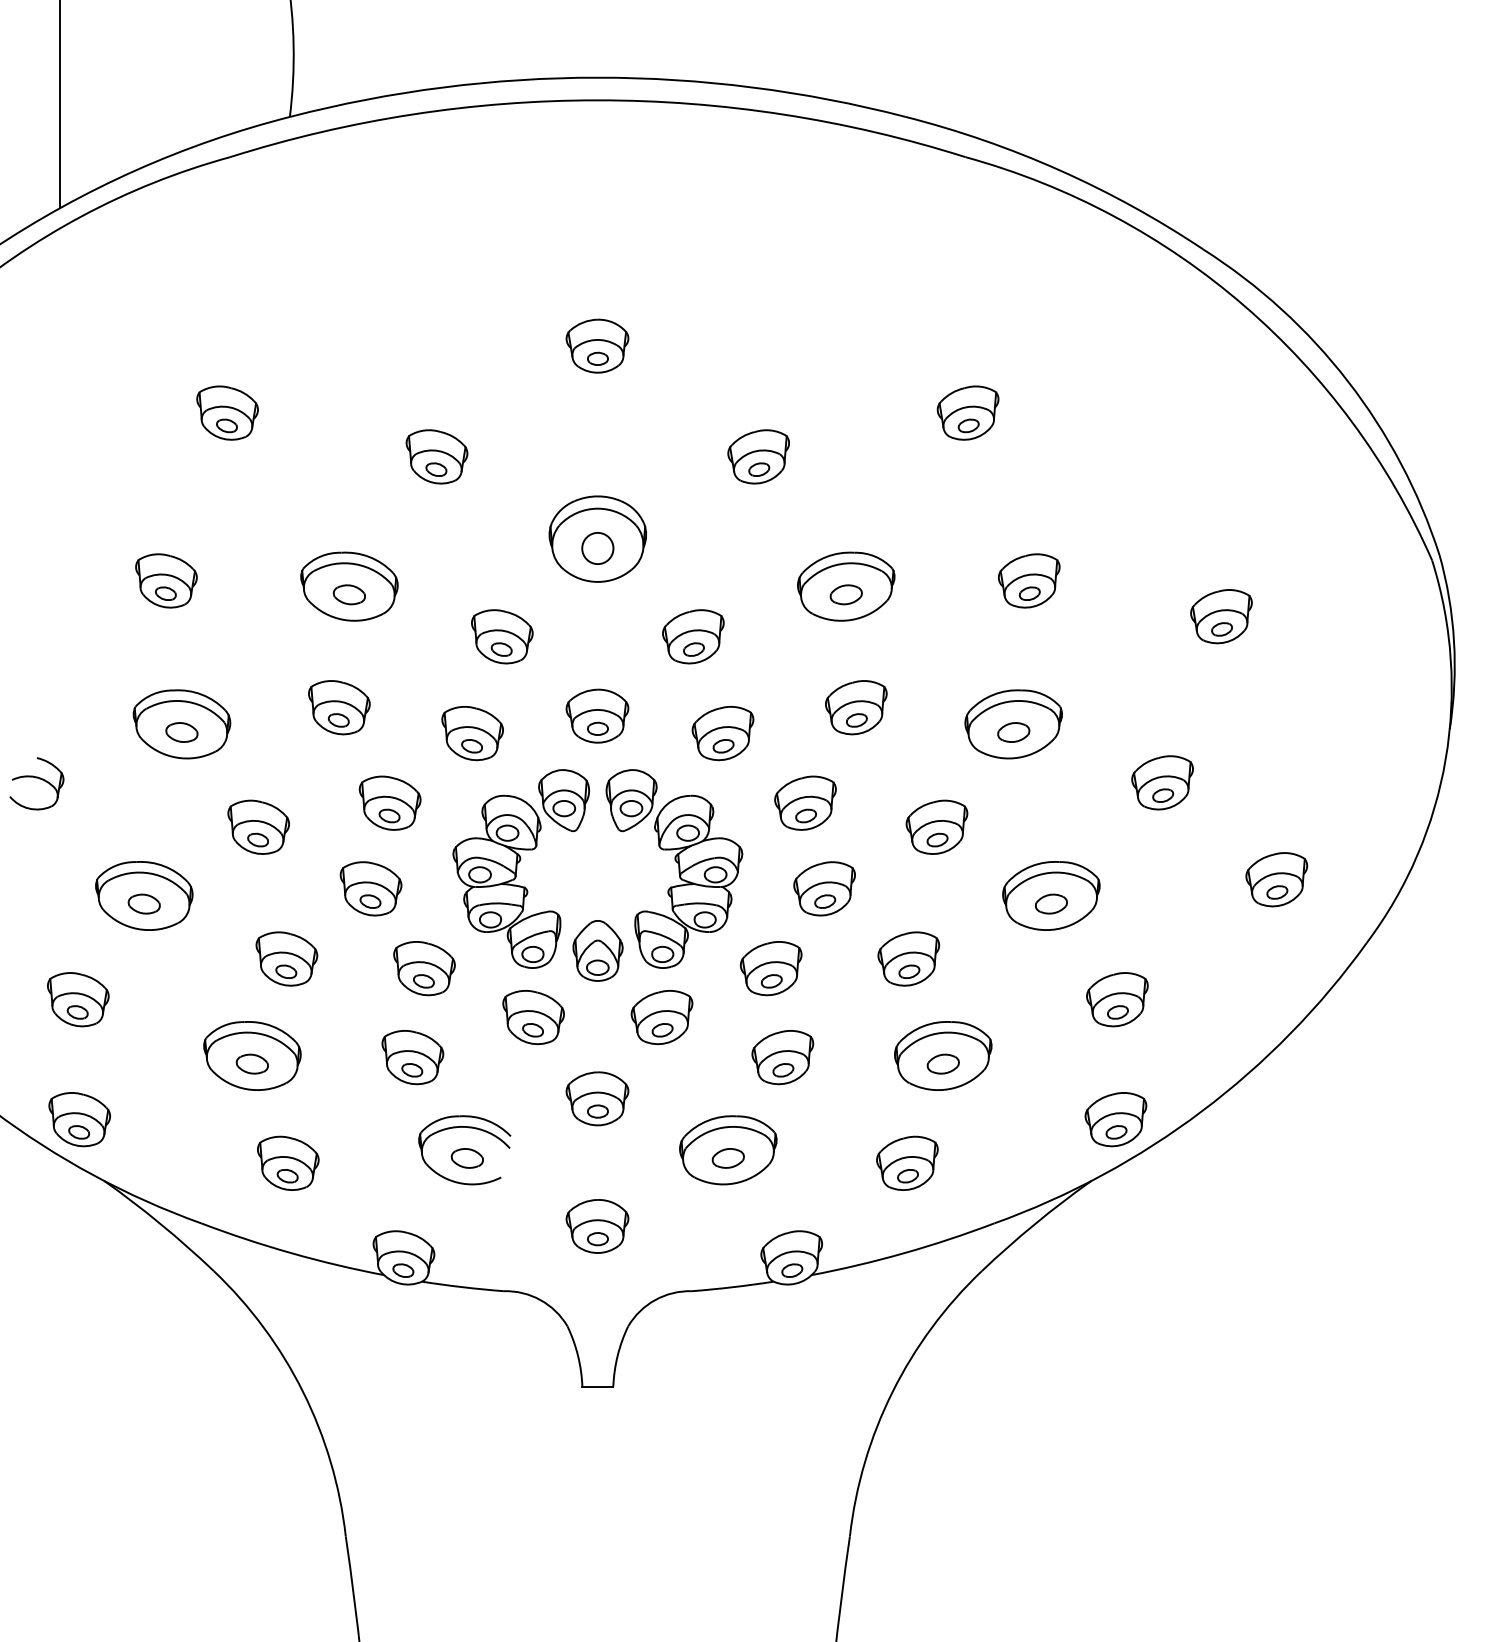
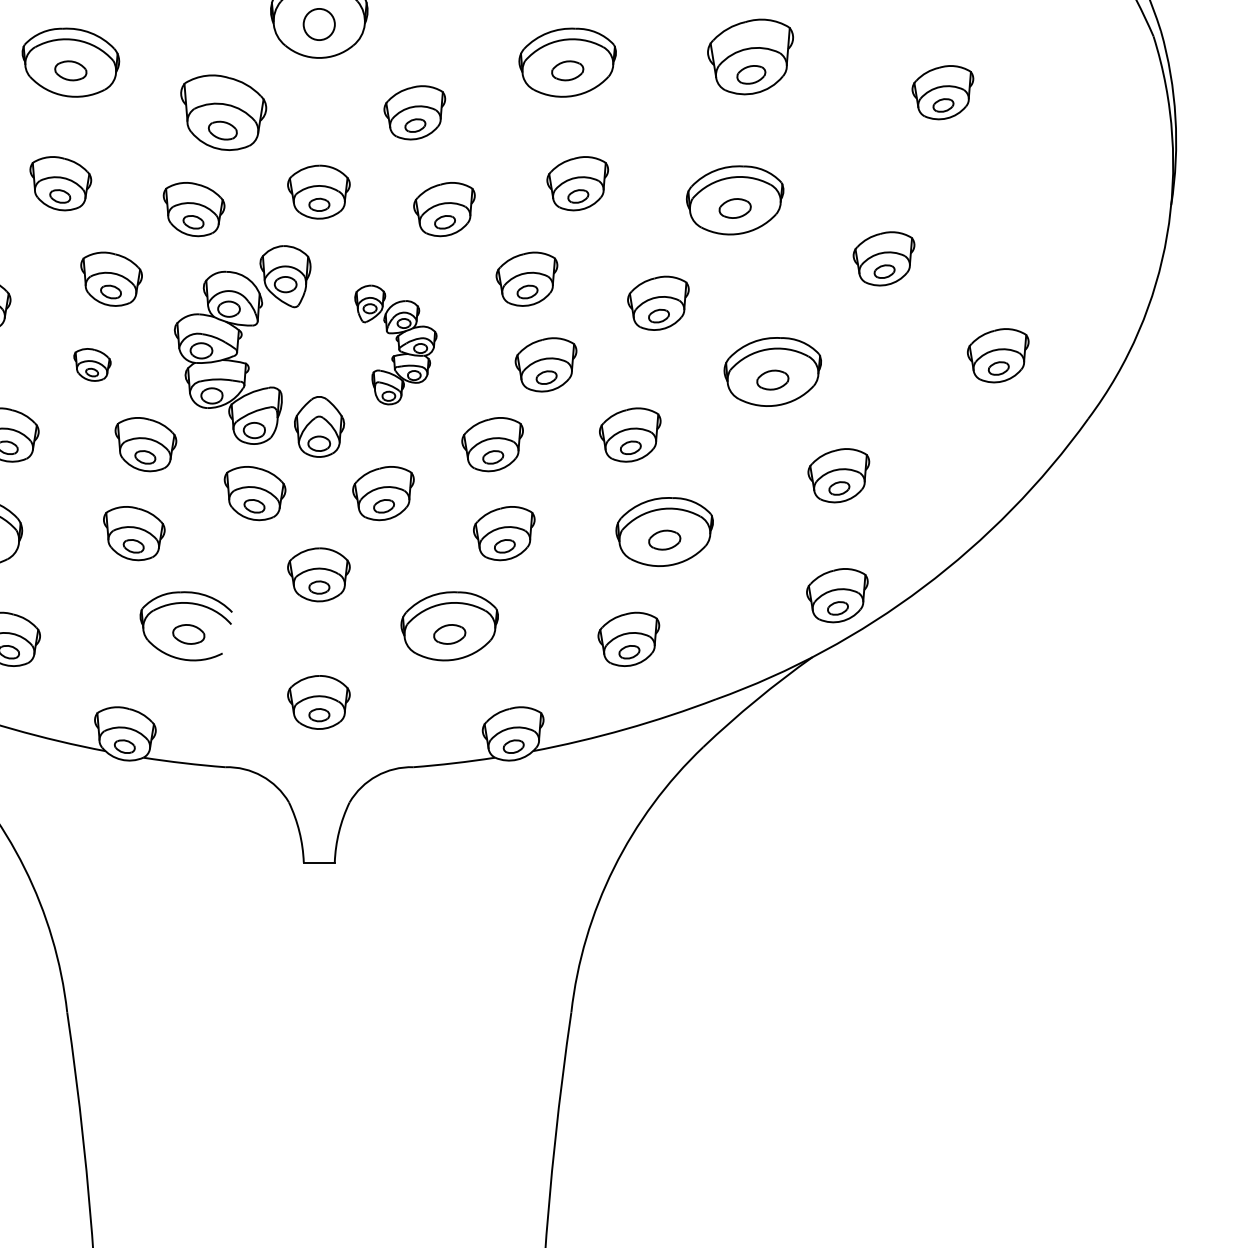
part: (1029, 580) -> (750, 56), size x1.4
part: (502, 636) -> (223, 112), size x1.4
part: (674, 868) -> (395, 344), size x0.6
part: (370, 888) -> (91, 364), size x0.6

